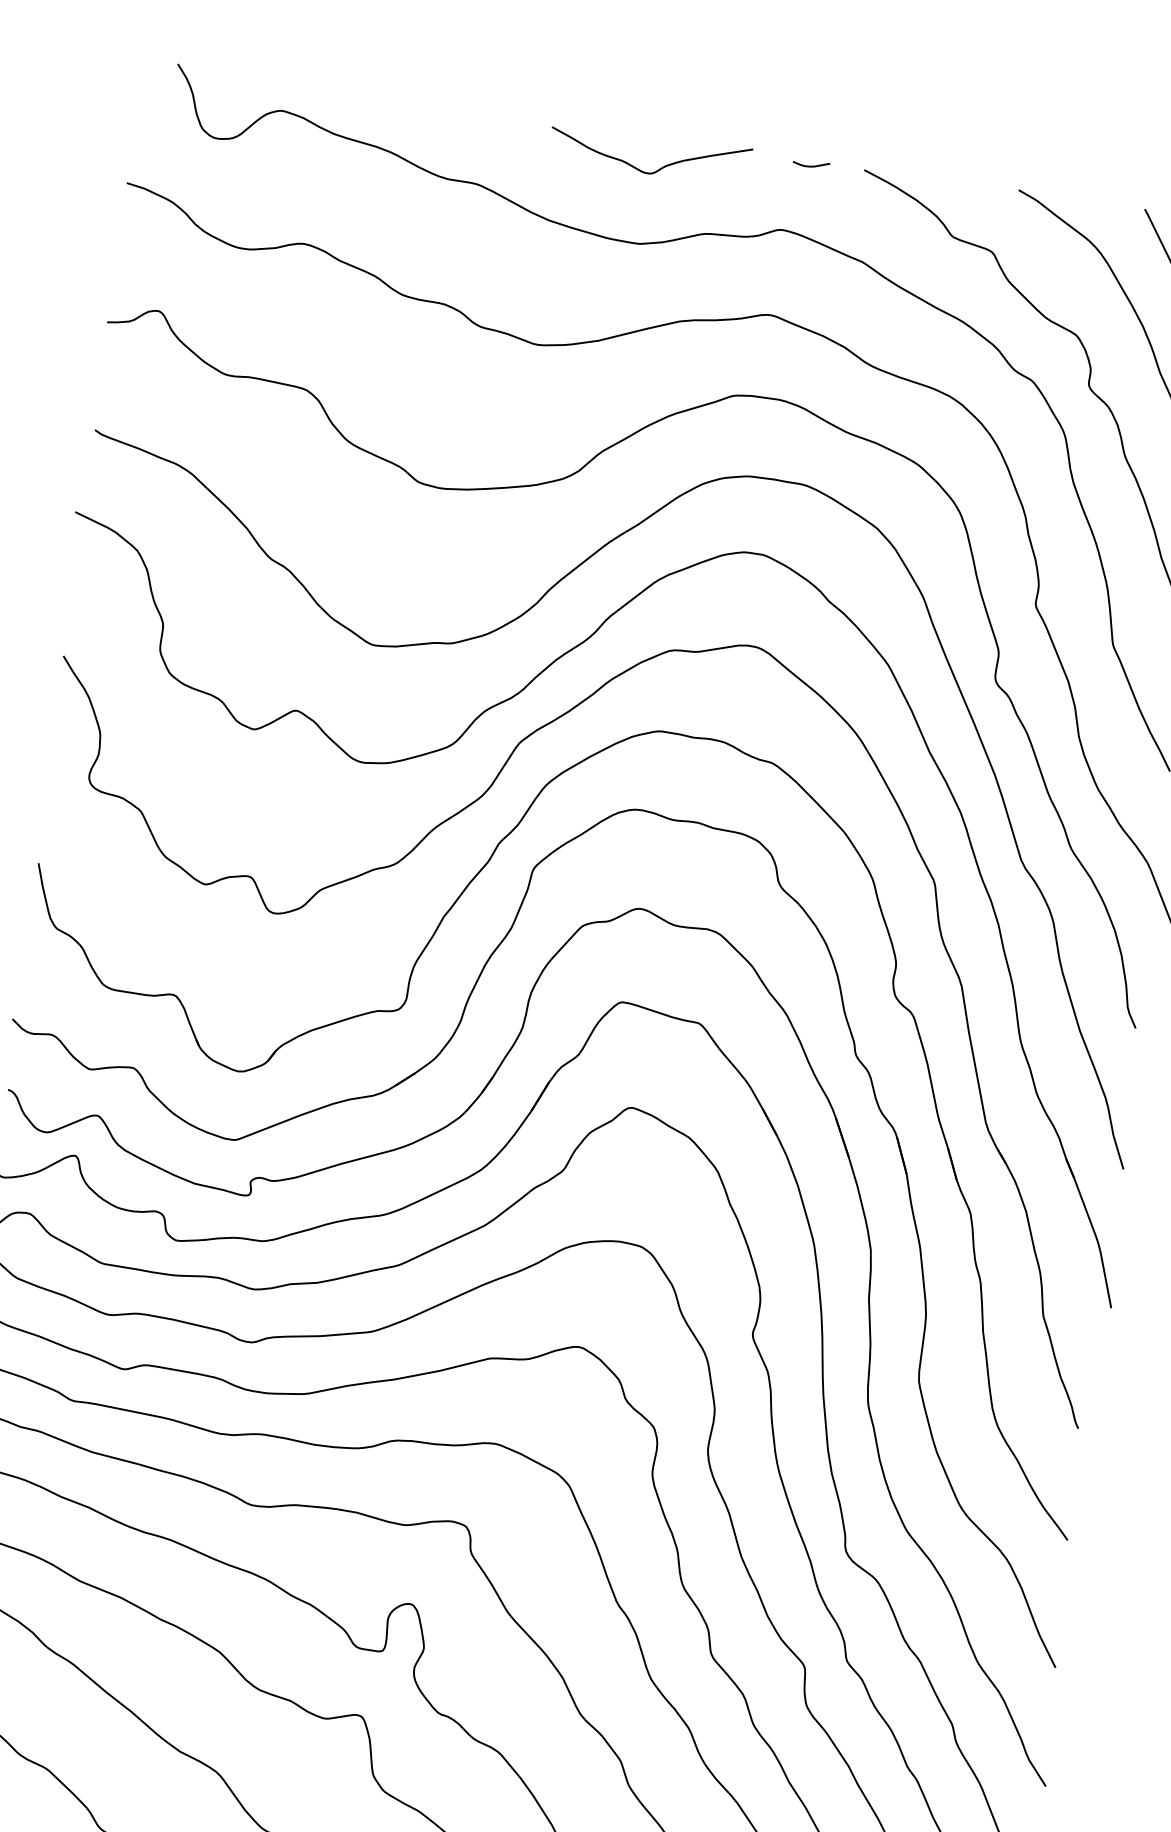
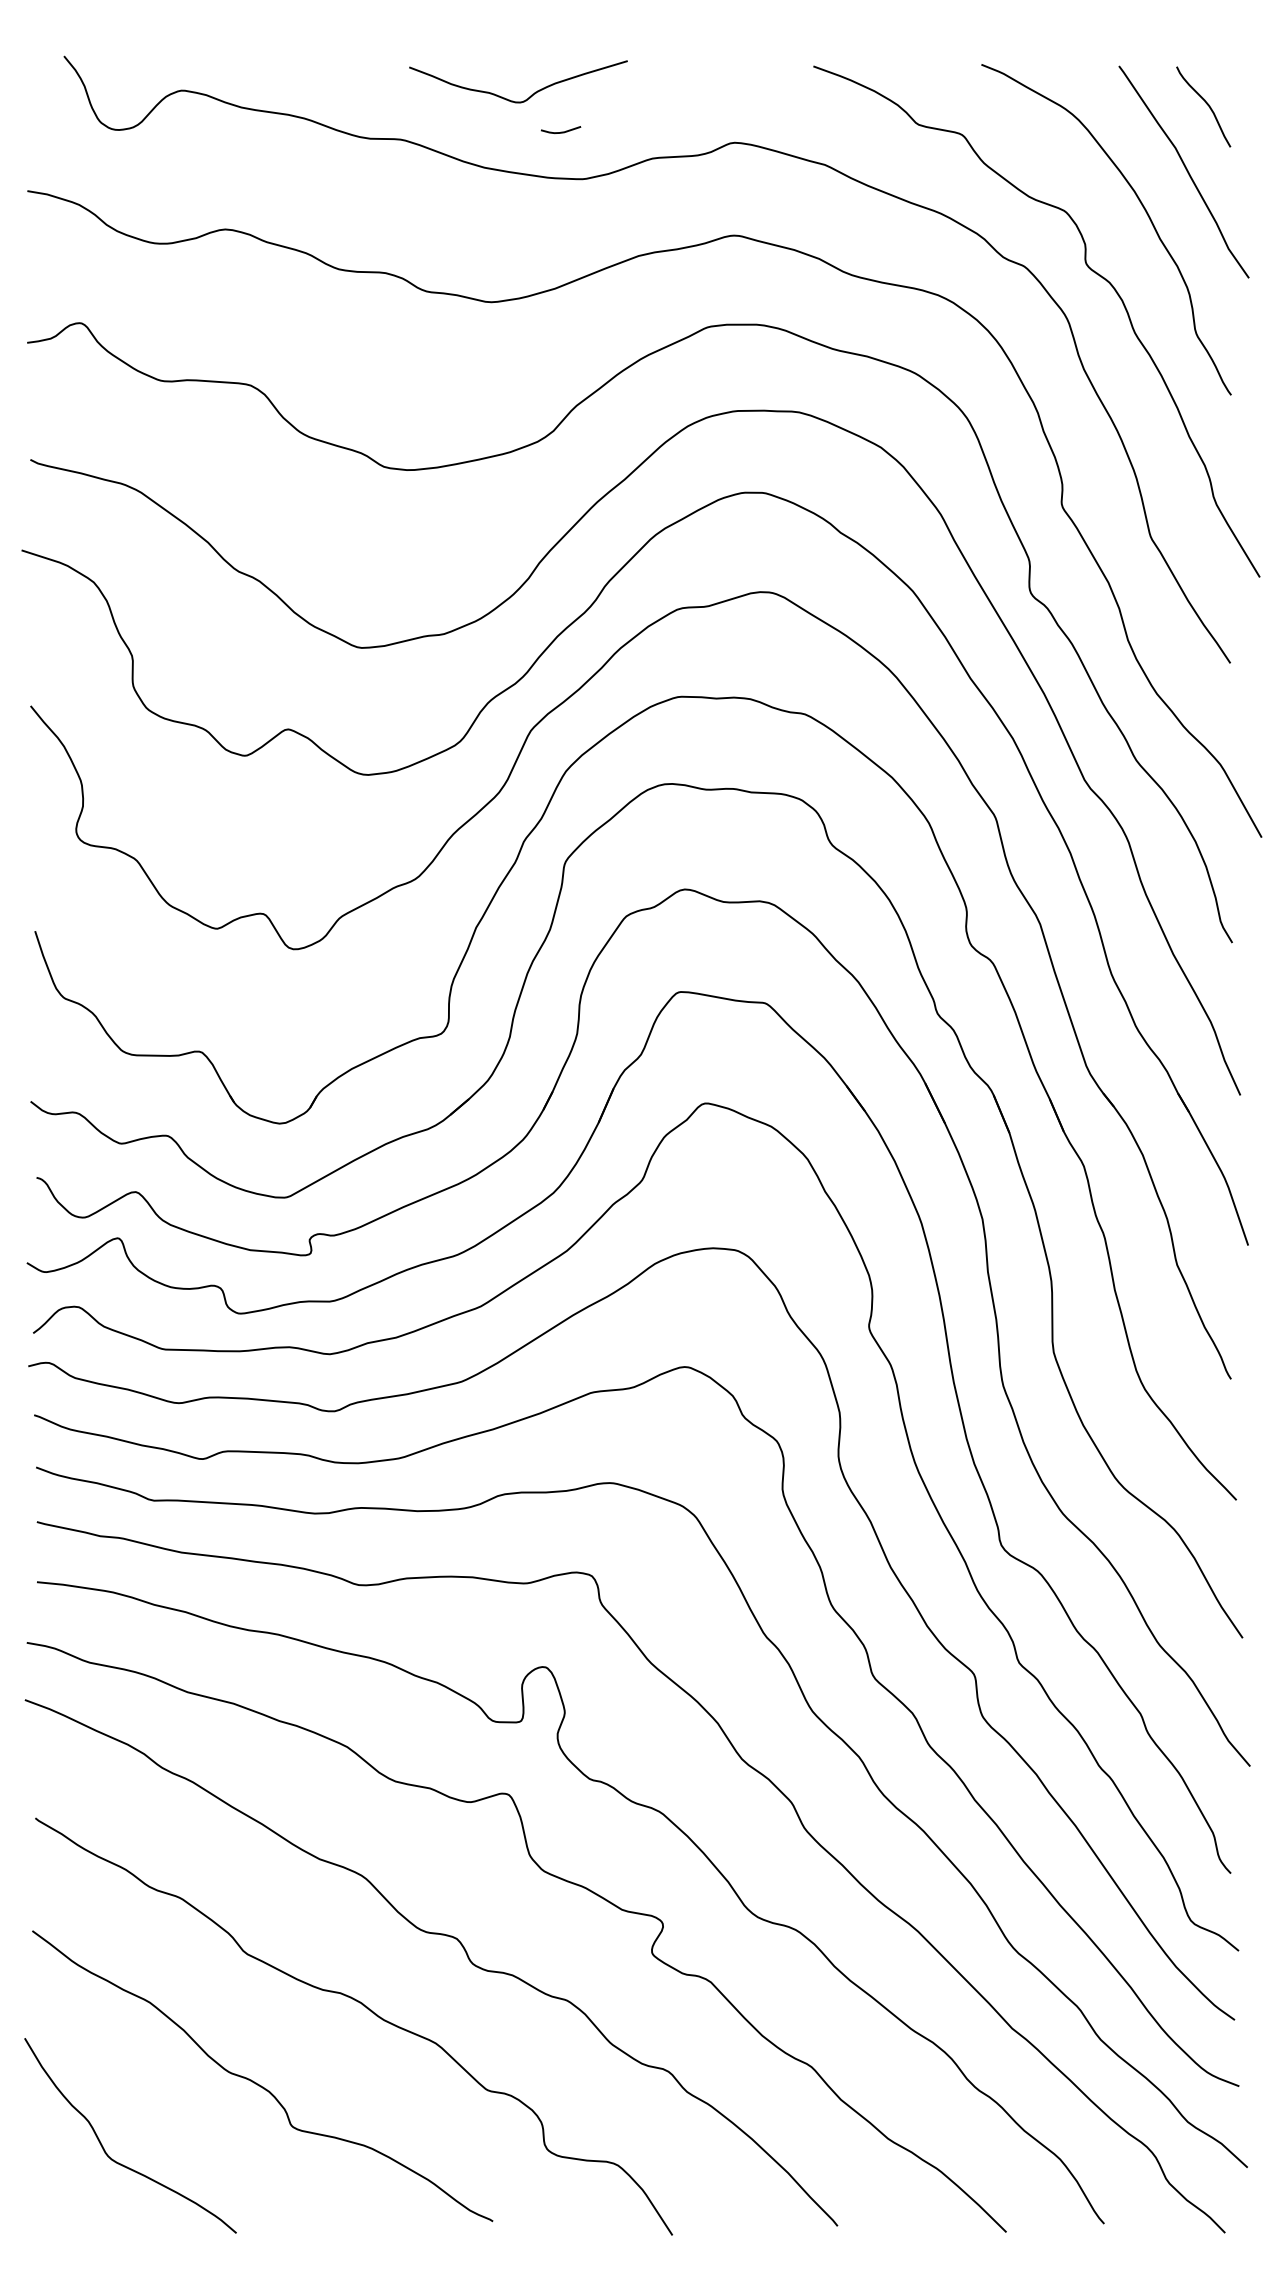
curve: (810, 165) -> (560, 131), moved
curve: (660, 167) -> (531, 94), moved

